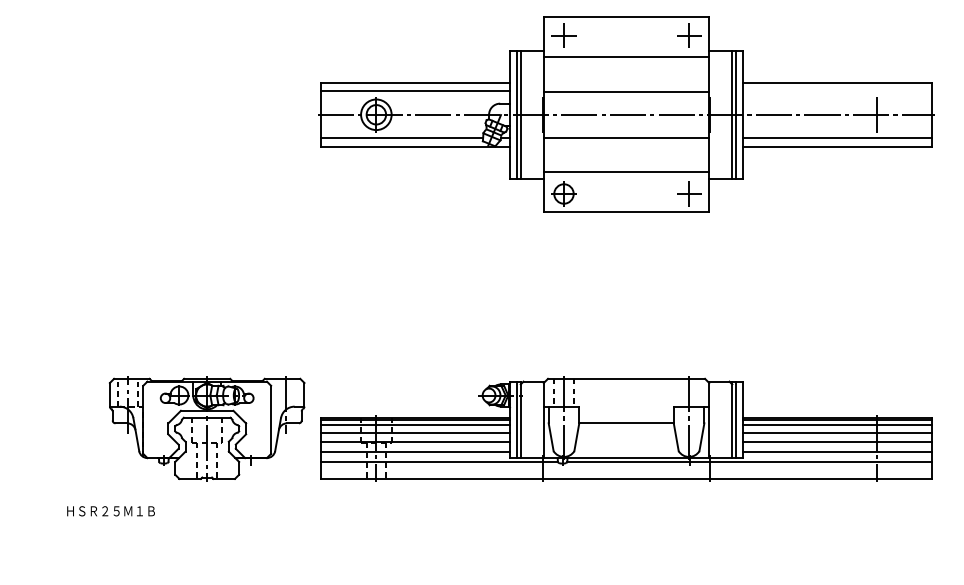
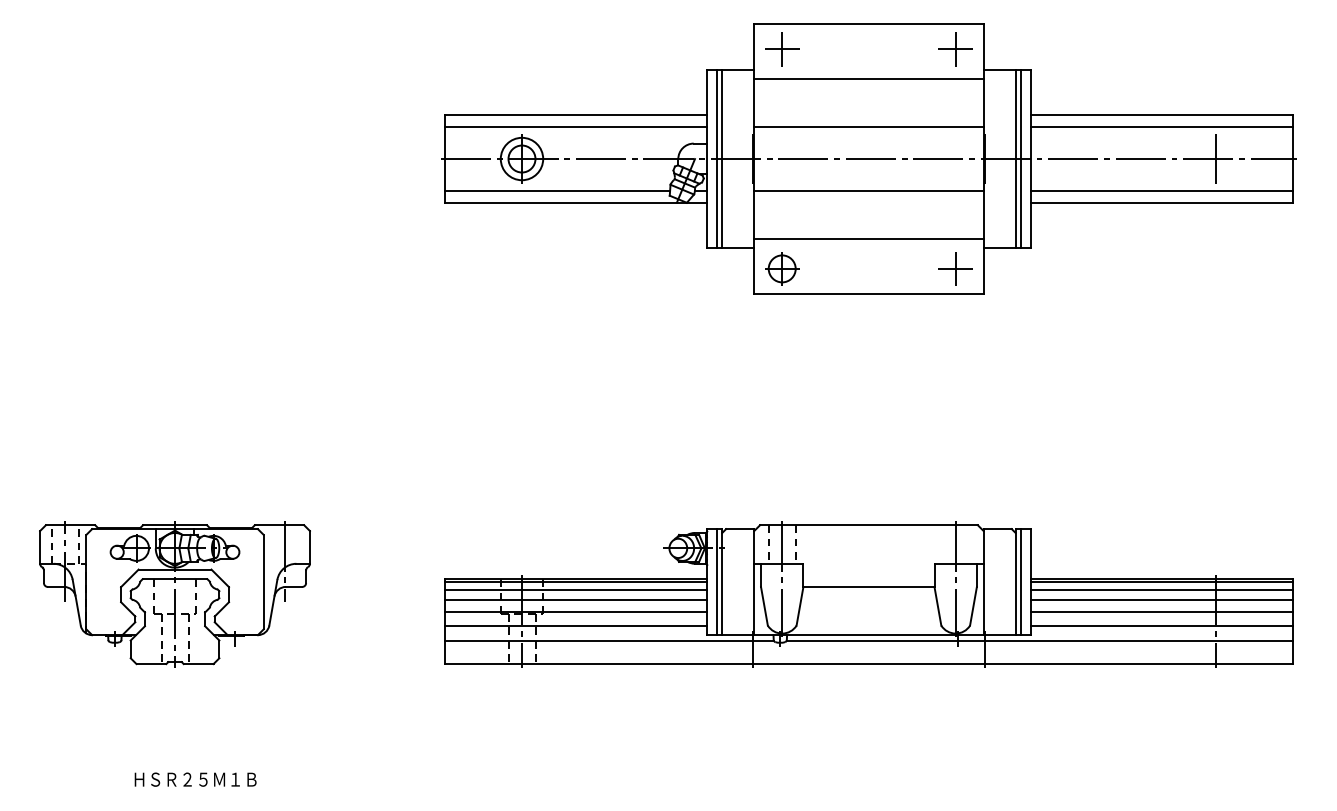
line: (837, 91) -> (1161, 126), added
part: (207, 428) -> (175, 594), moved
text: (110, 511) -> (194, 779), moved

